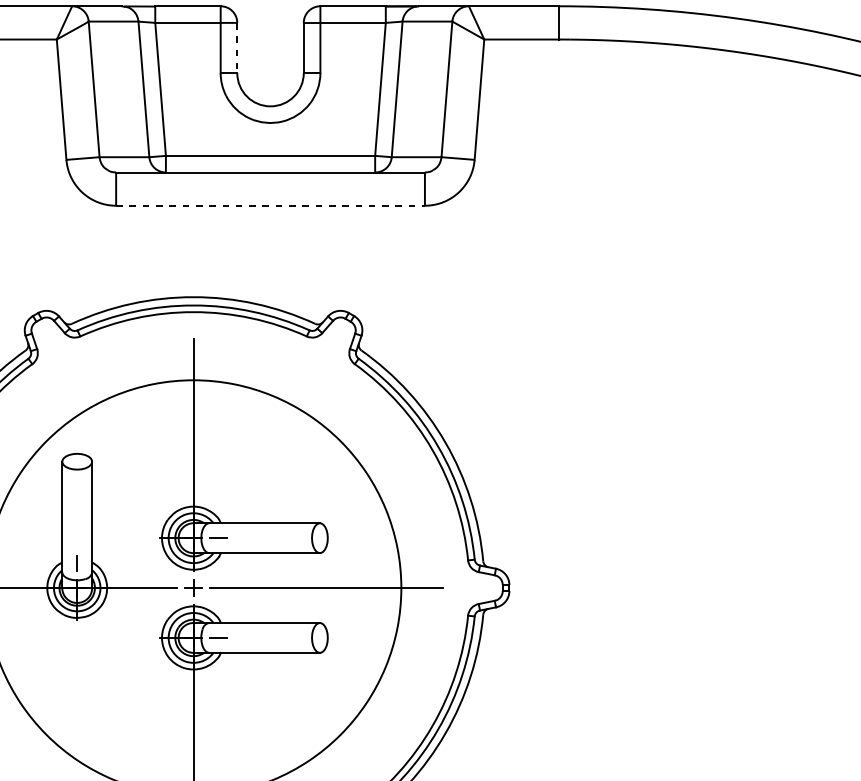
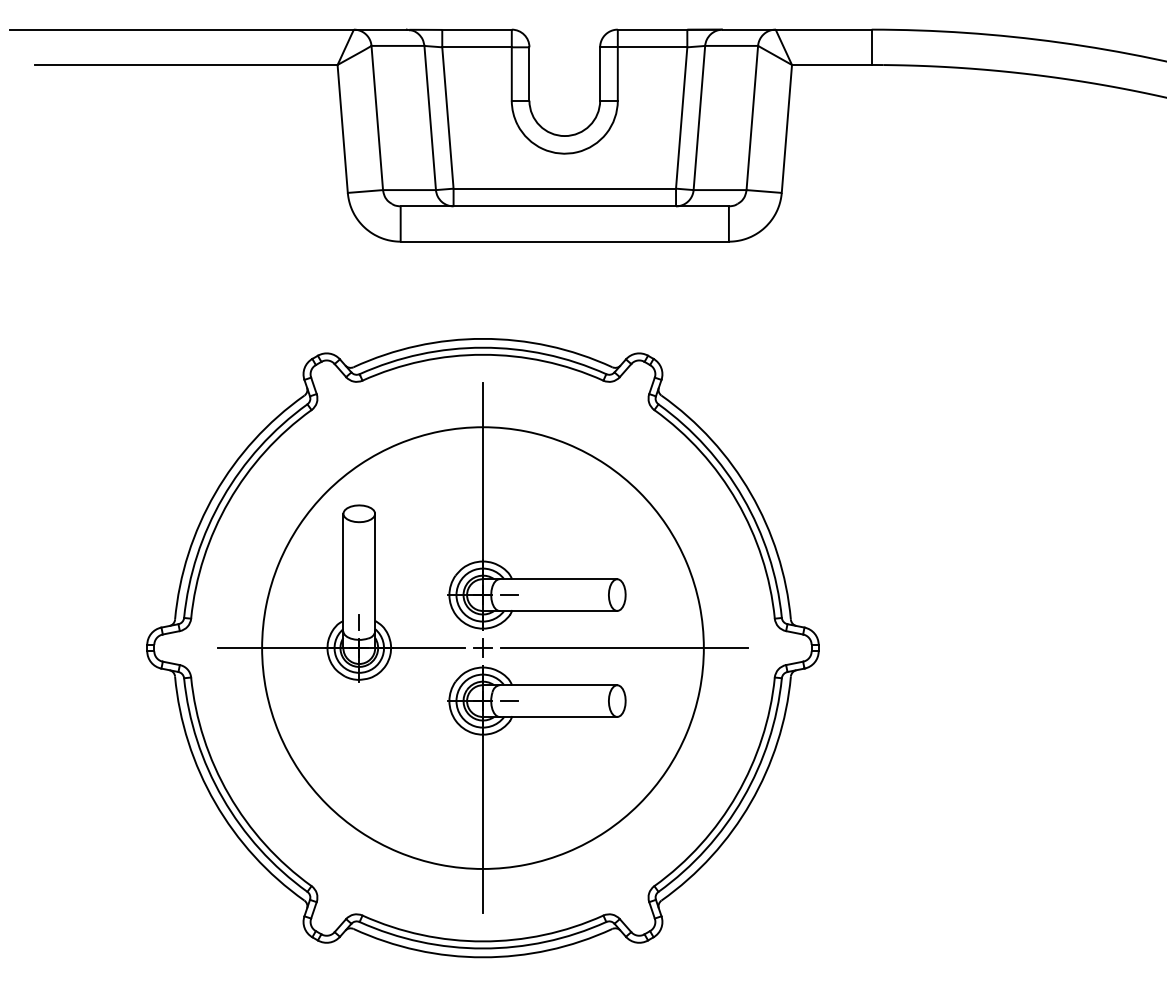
line: (237, 48) -> (529, 74), dashed -> solid
line: (271, 205) -> (565, 241), dashed -> solid

